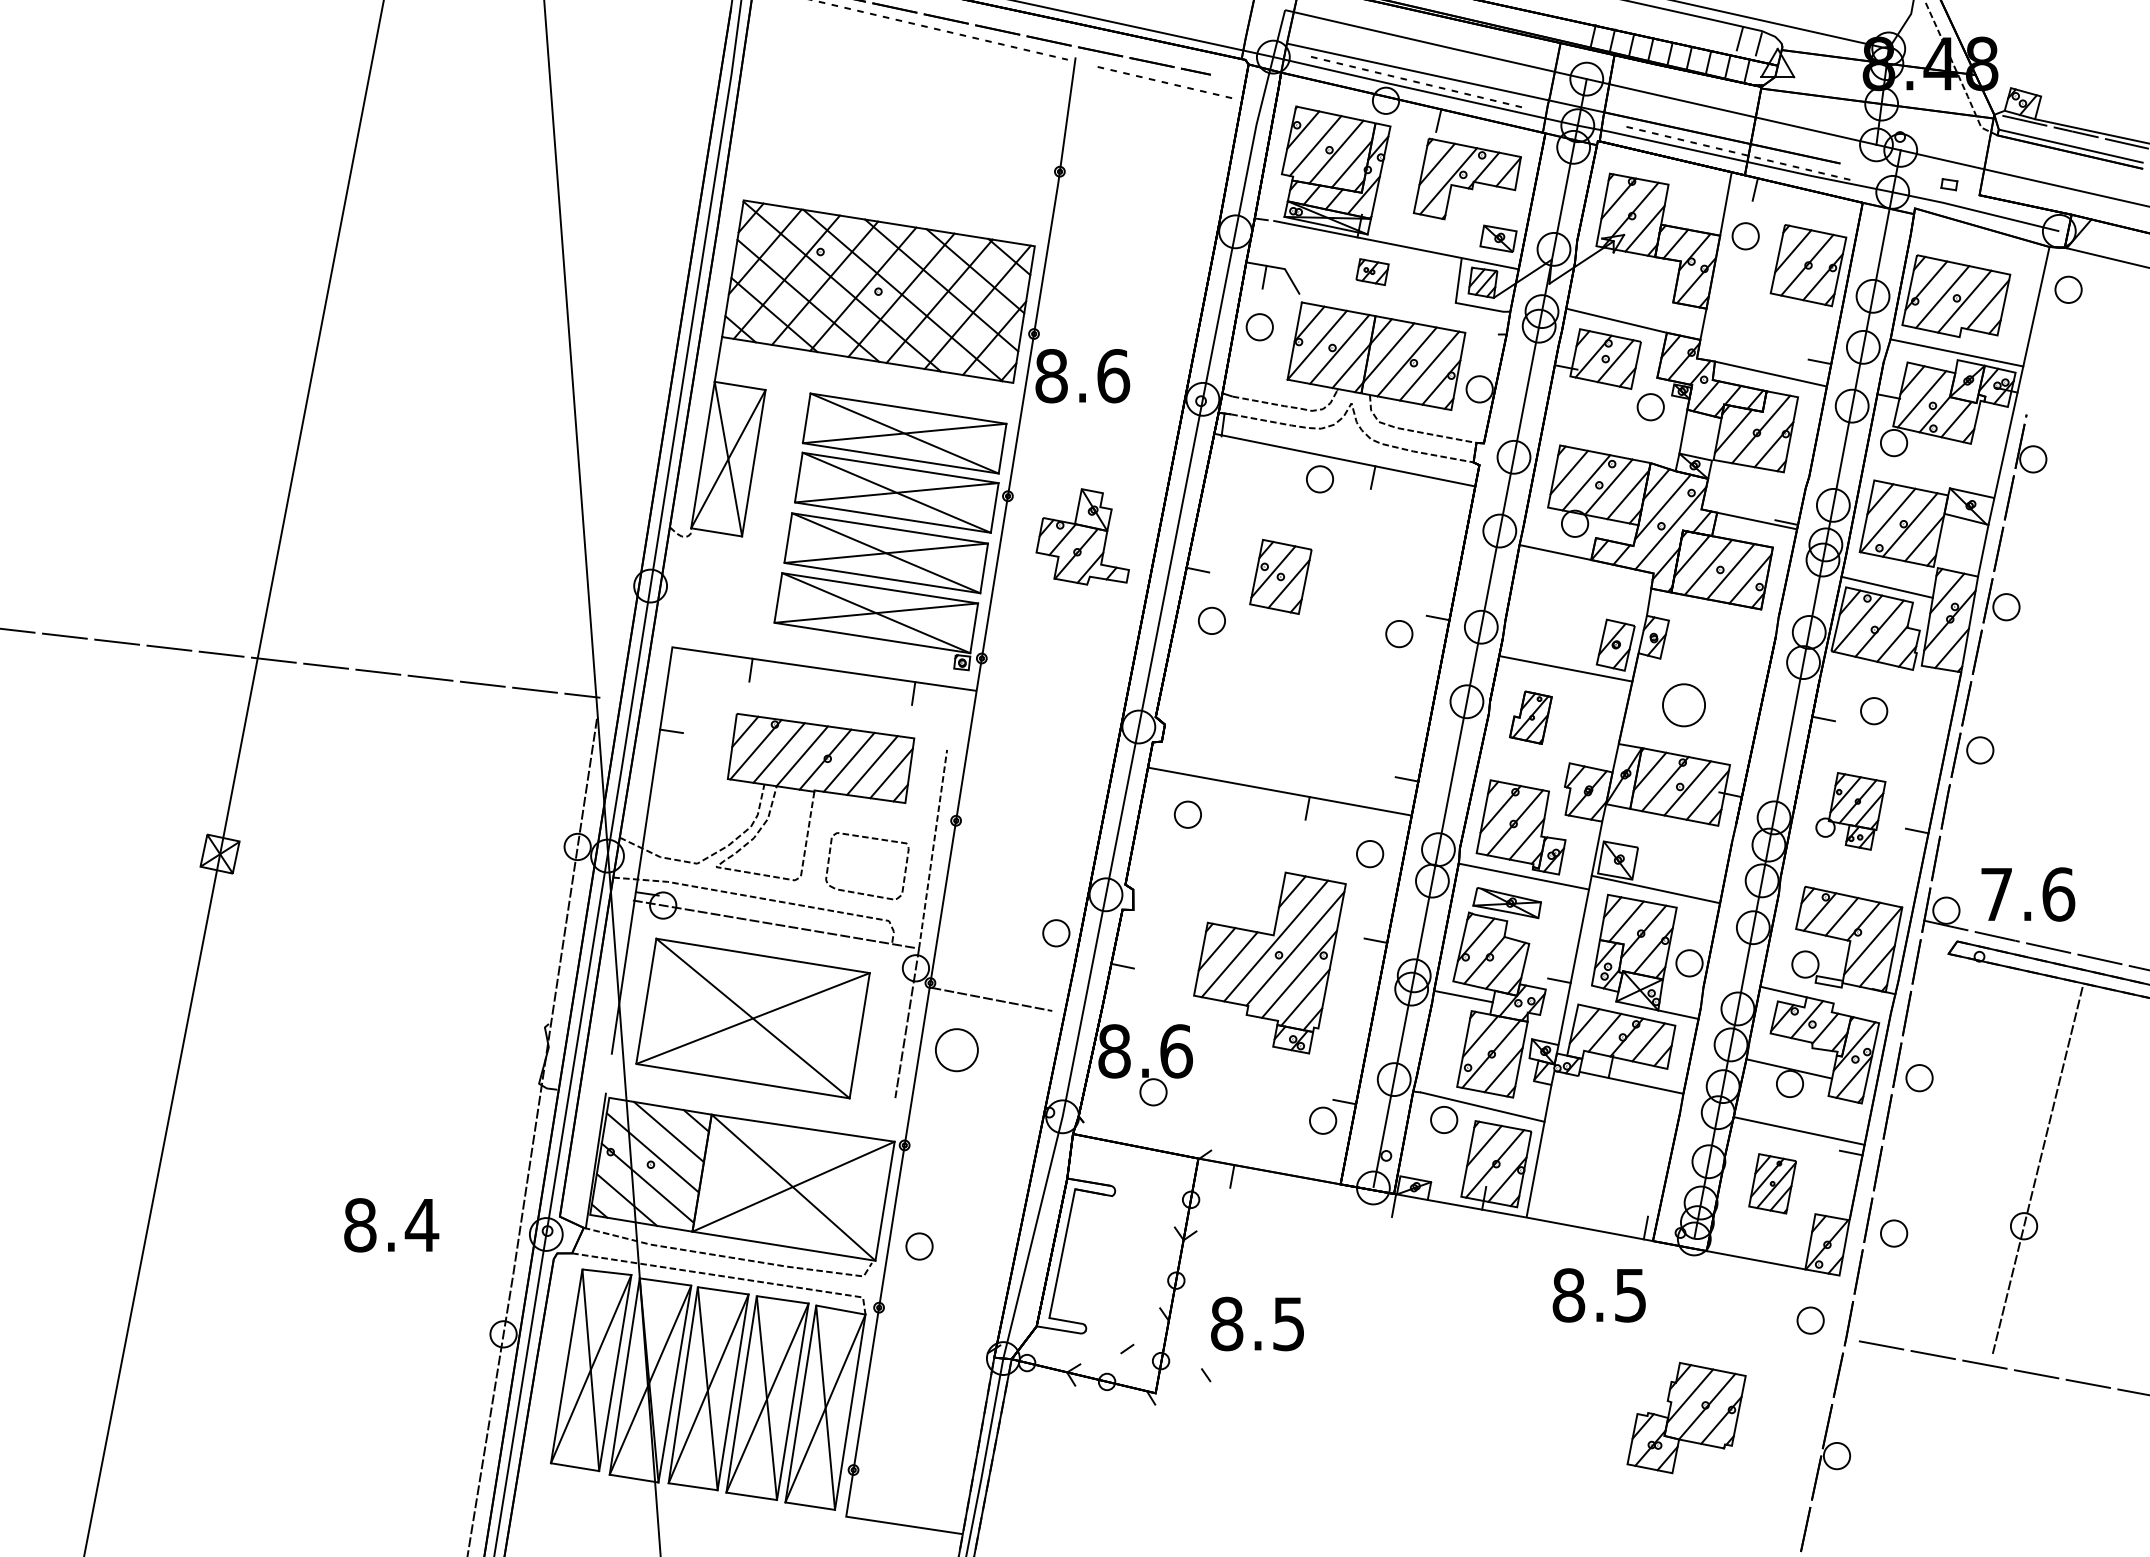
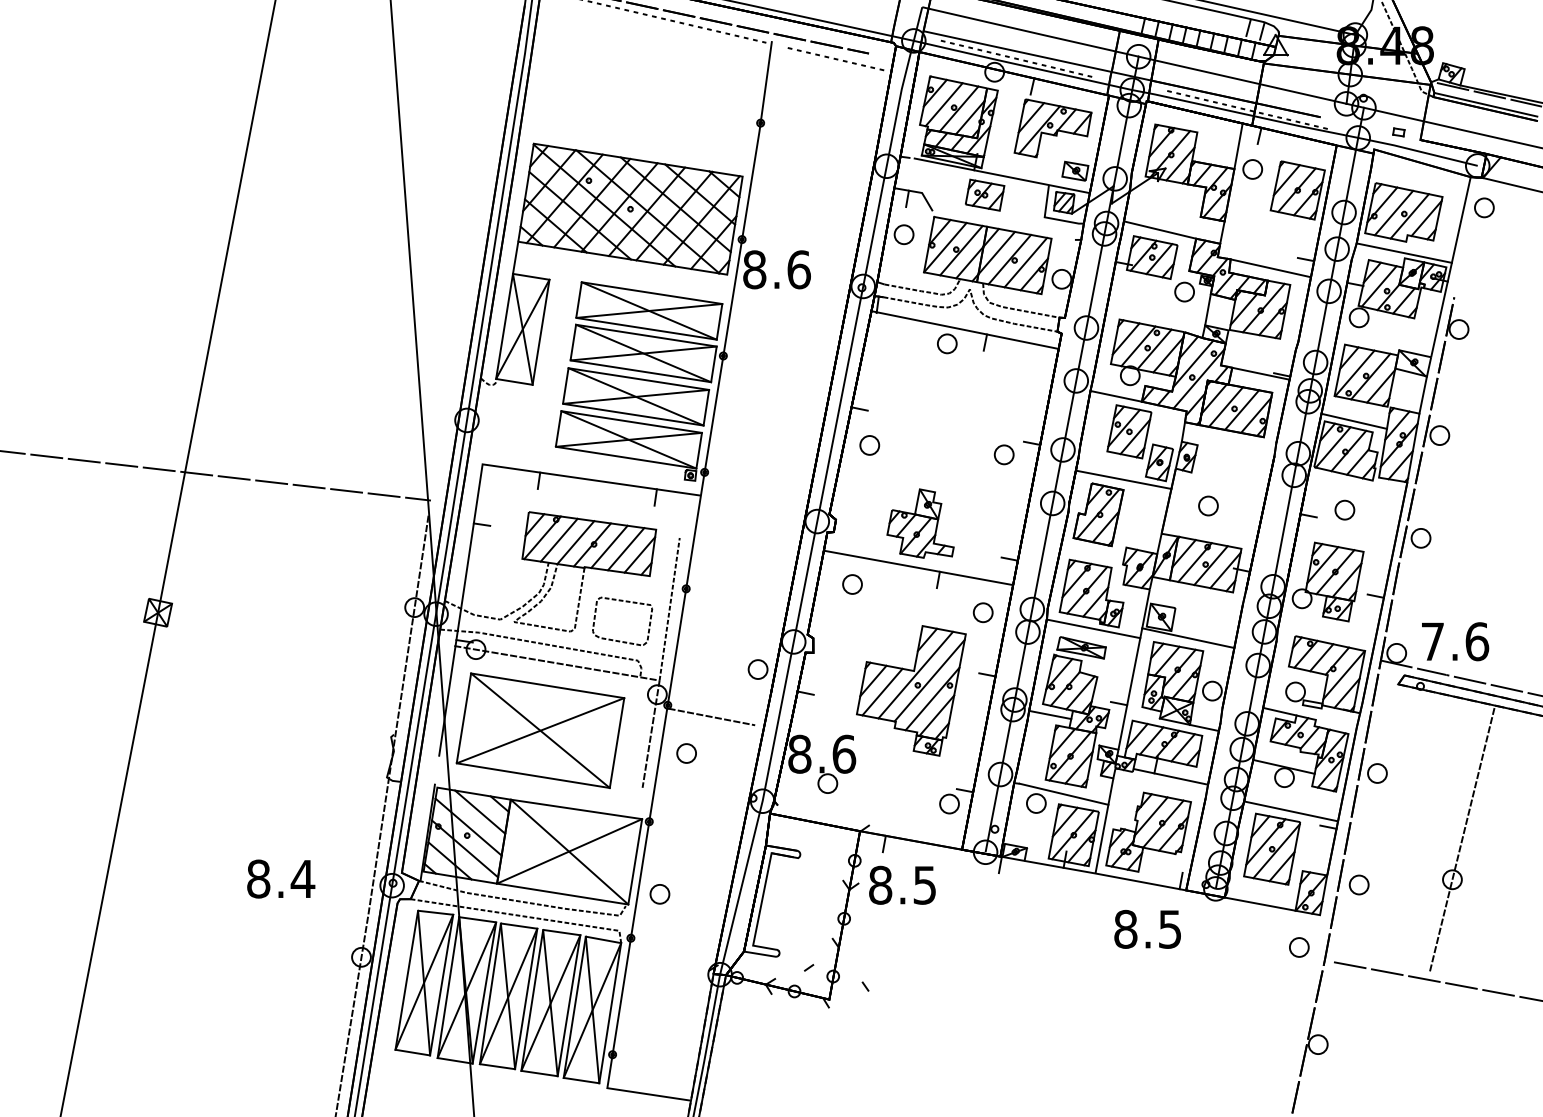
part: (1372, 271) -> (984, 194), size x1.67
part: (1082, 536) -> (920, 523), moved
part: (1280, 576) -> (1129, 431), moved
part: (1683, 705) -> (1208, 506), size x0.62
part: (1530, 717) -> (1098, 514), size x1.67
part: (1850, 811) -> (1327, 582), size x1.43
part: (956, 1050) -> (686, 753), size x0.62
part: (1772, 1183) -> (1271, 849), size x1.67
text: (1257, 1323) -> (902, 884), moved
part: (1686, 1418) -> (1148, 832), moved

